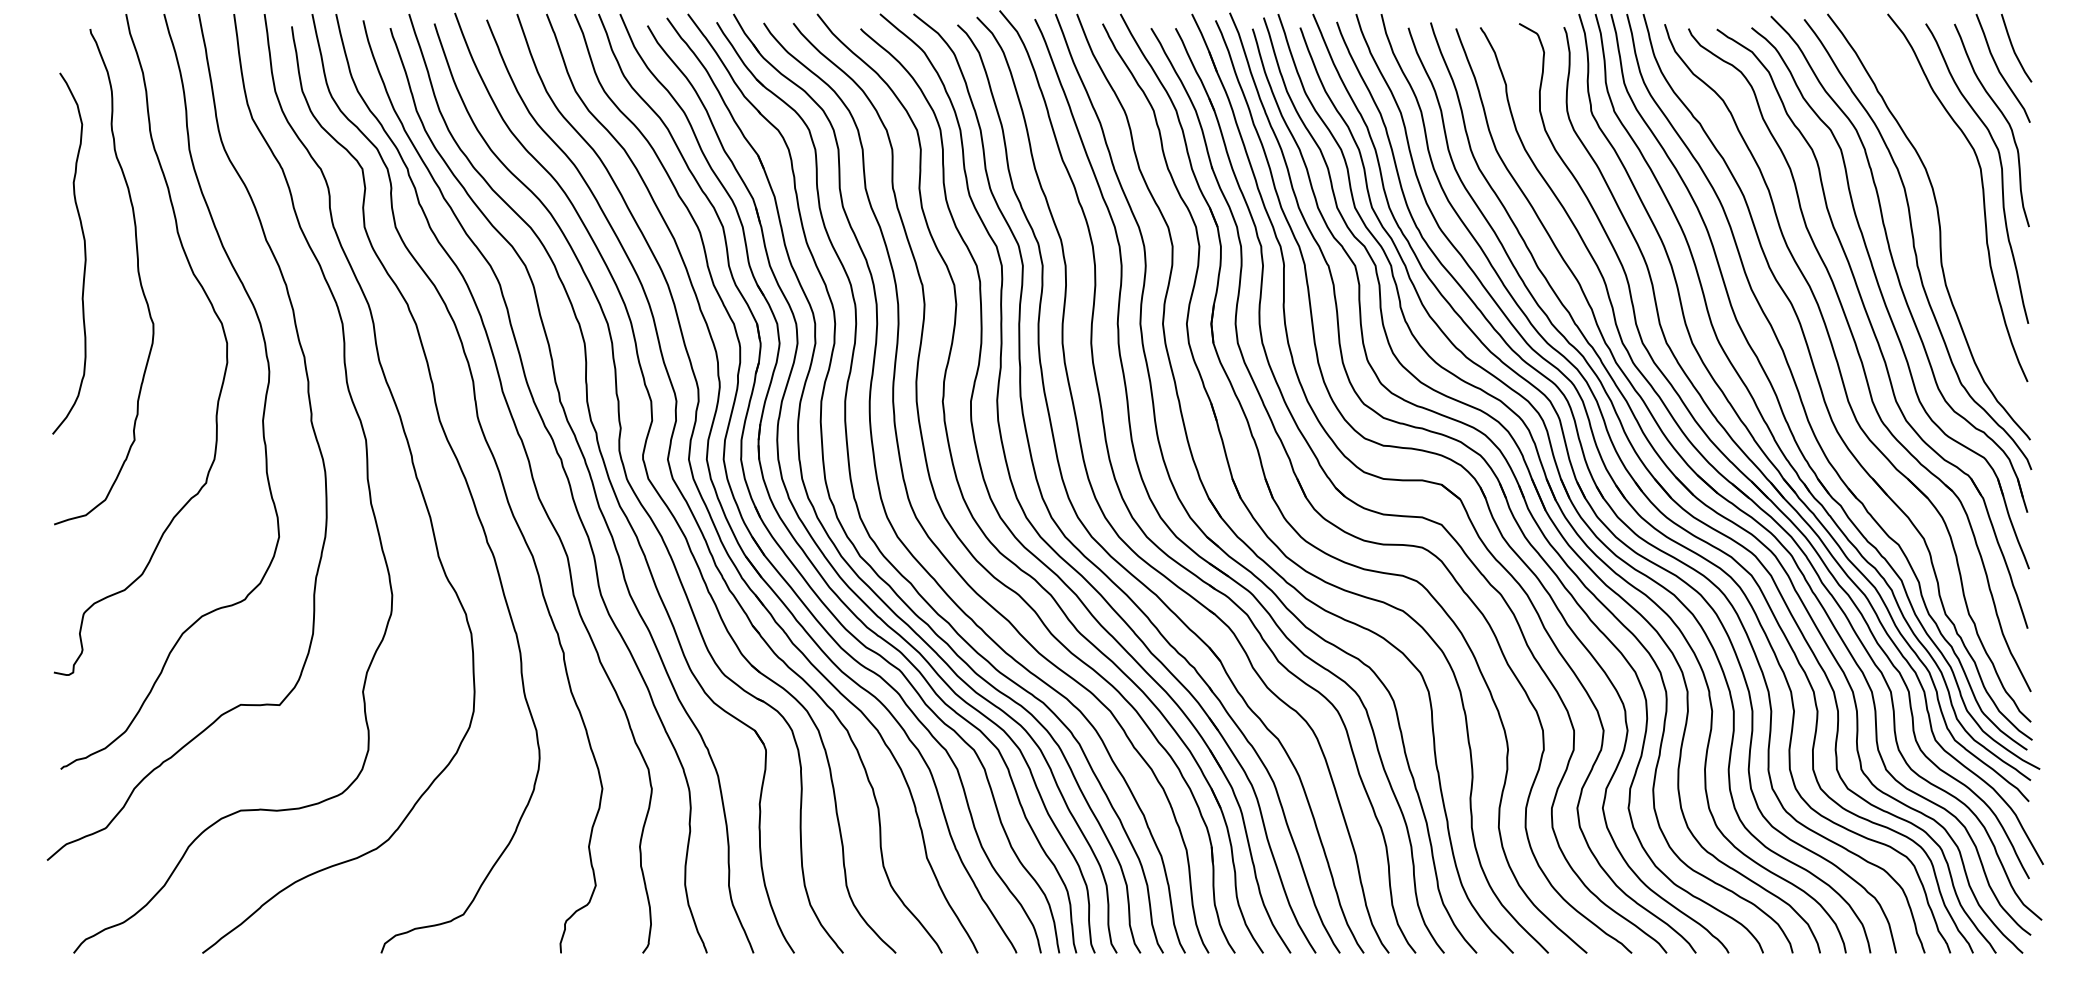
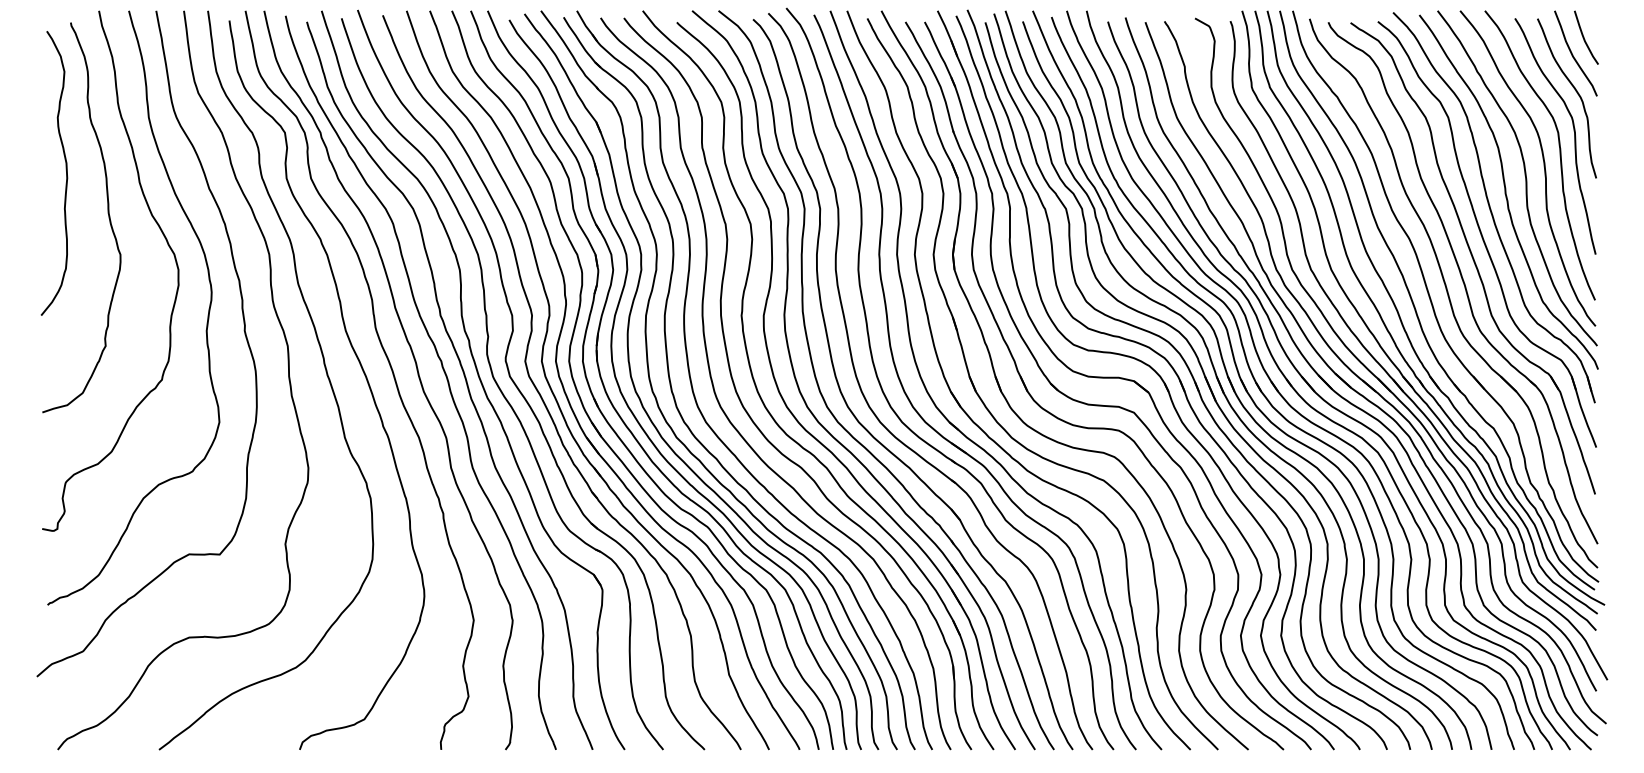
curve: (1962, 213) -> (1543, 167), added
curve: (84, 253) -> (66, 173), moved

